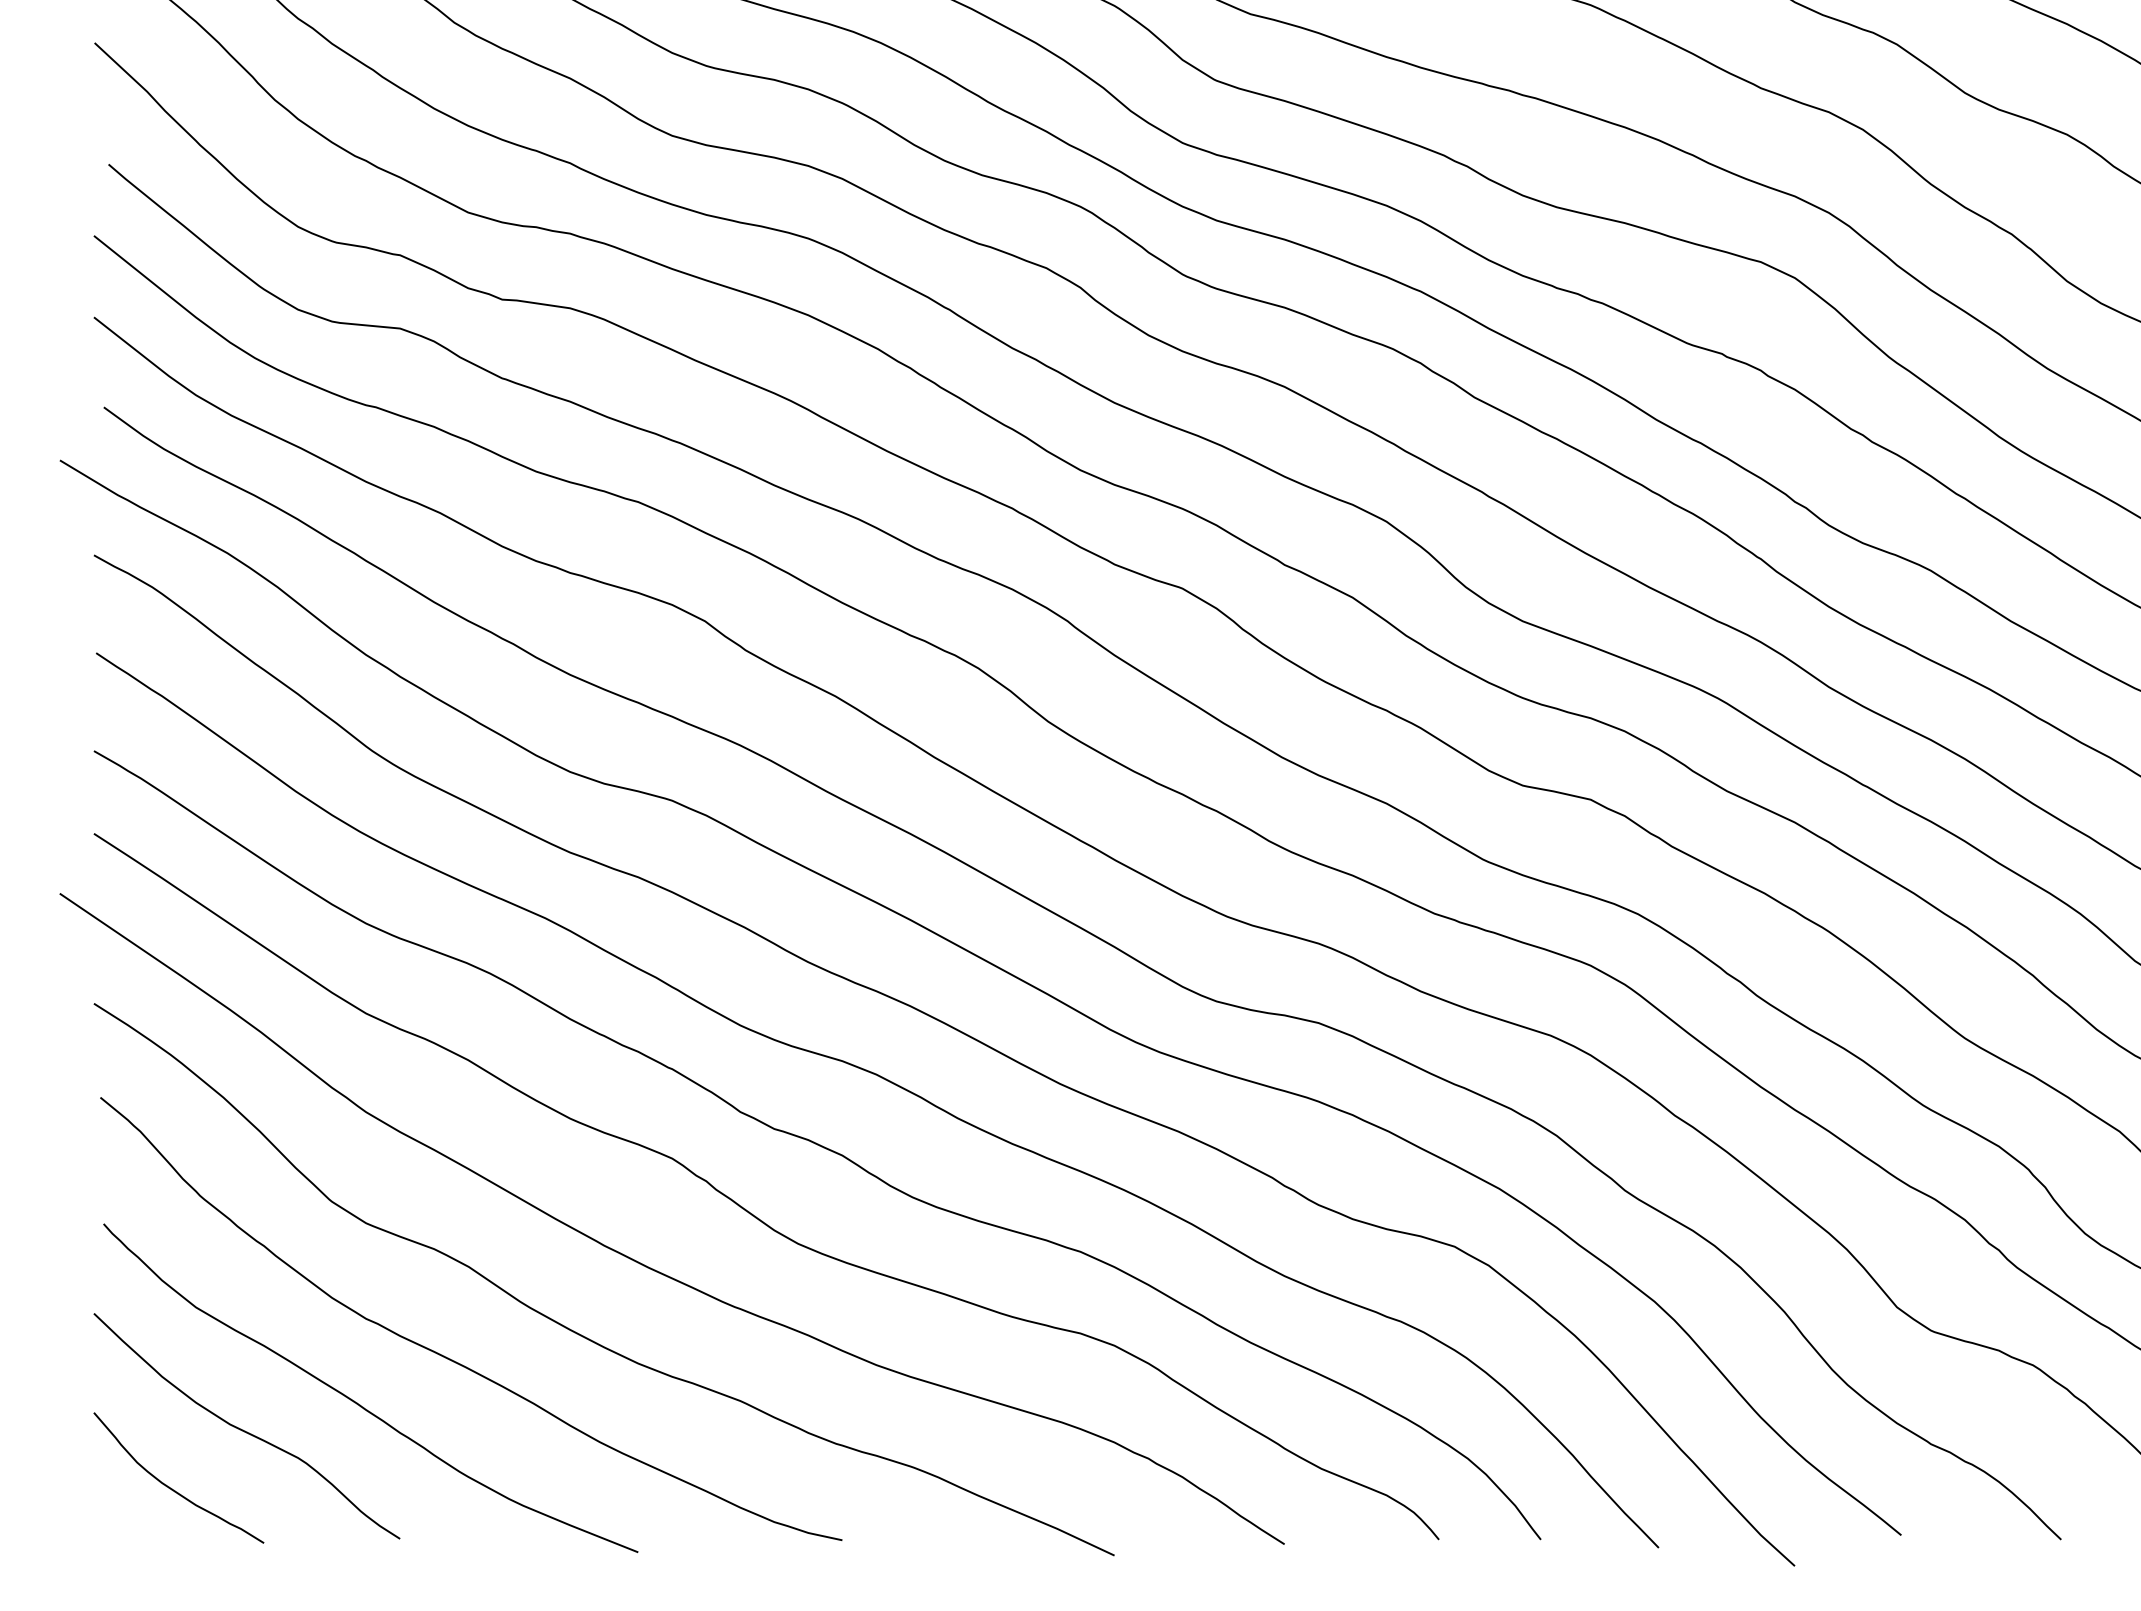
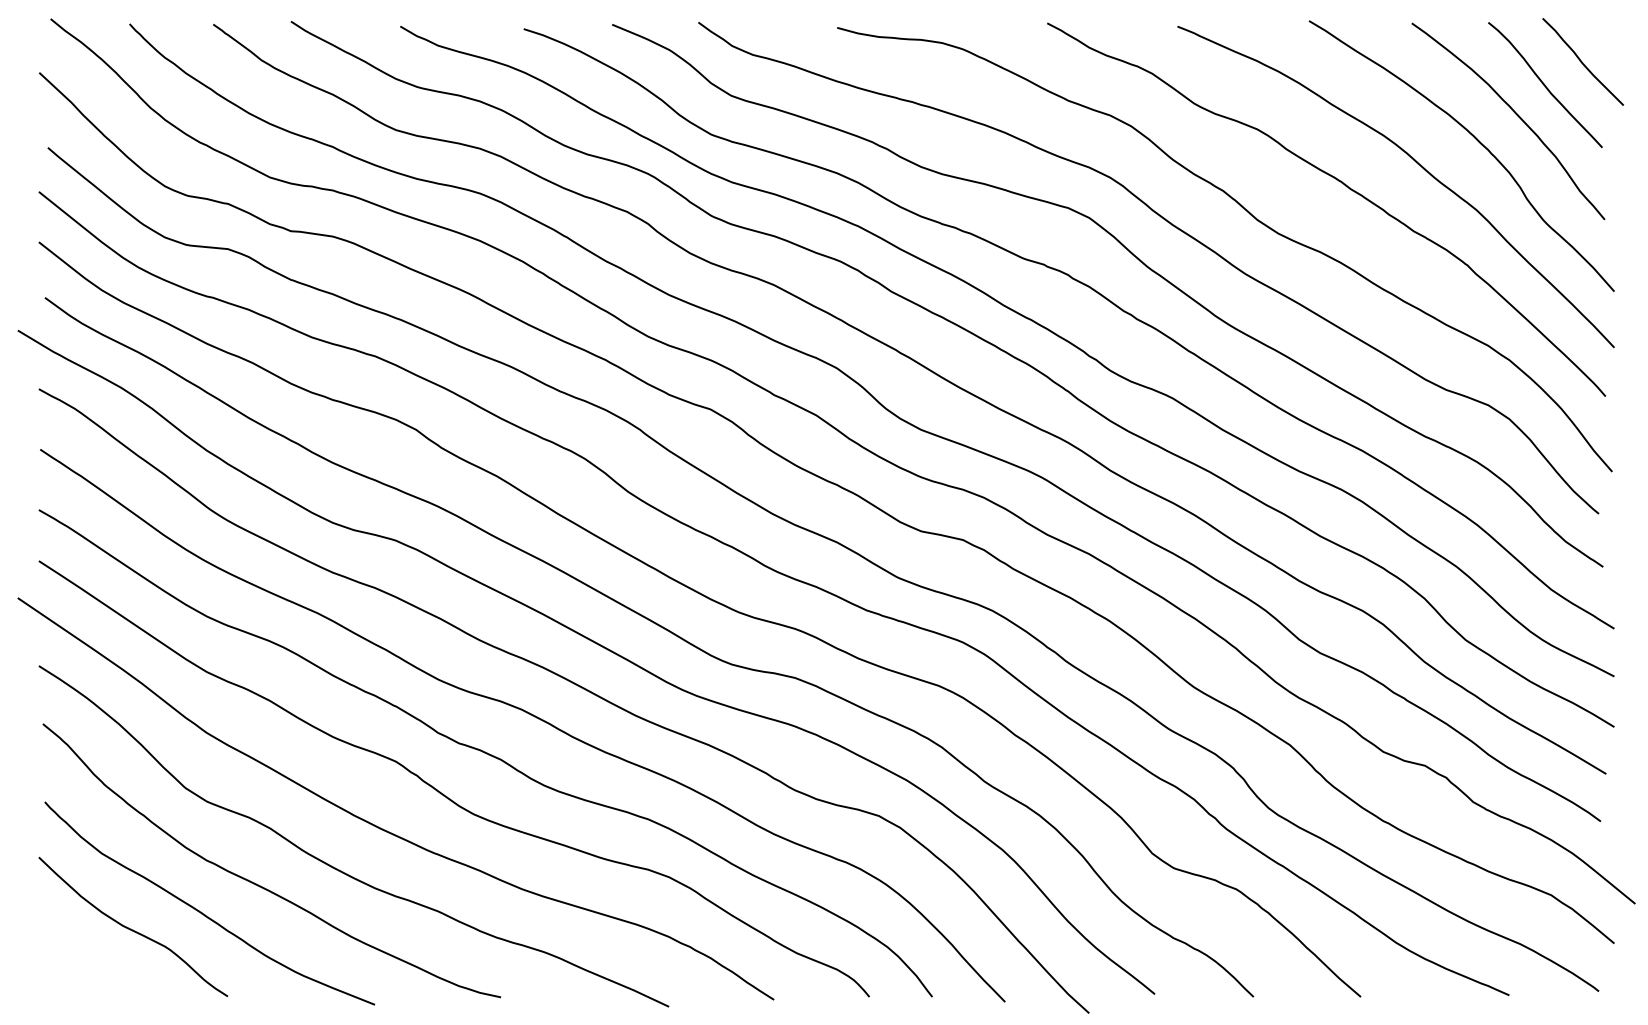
curve: (174, 1488) -> (88, 965), removed

